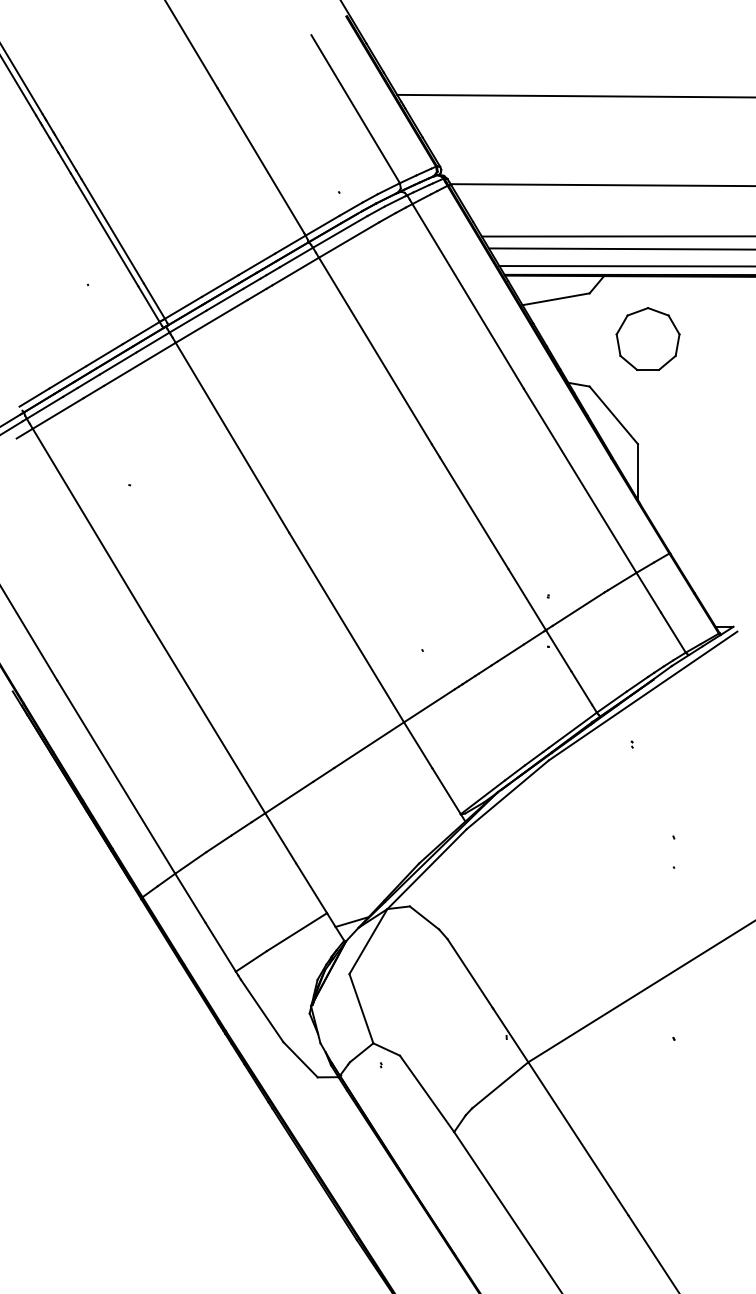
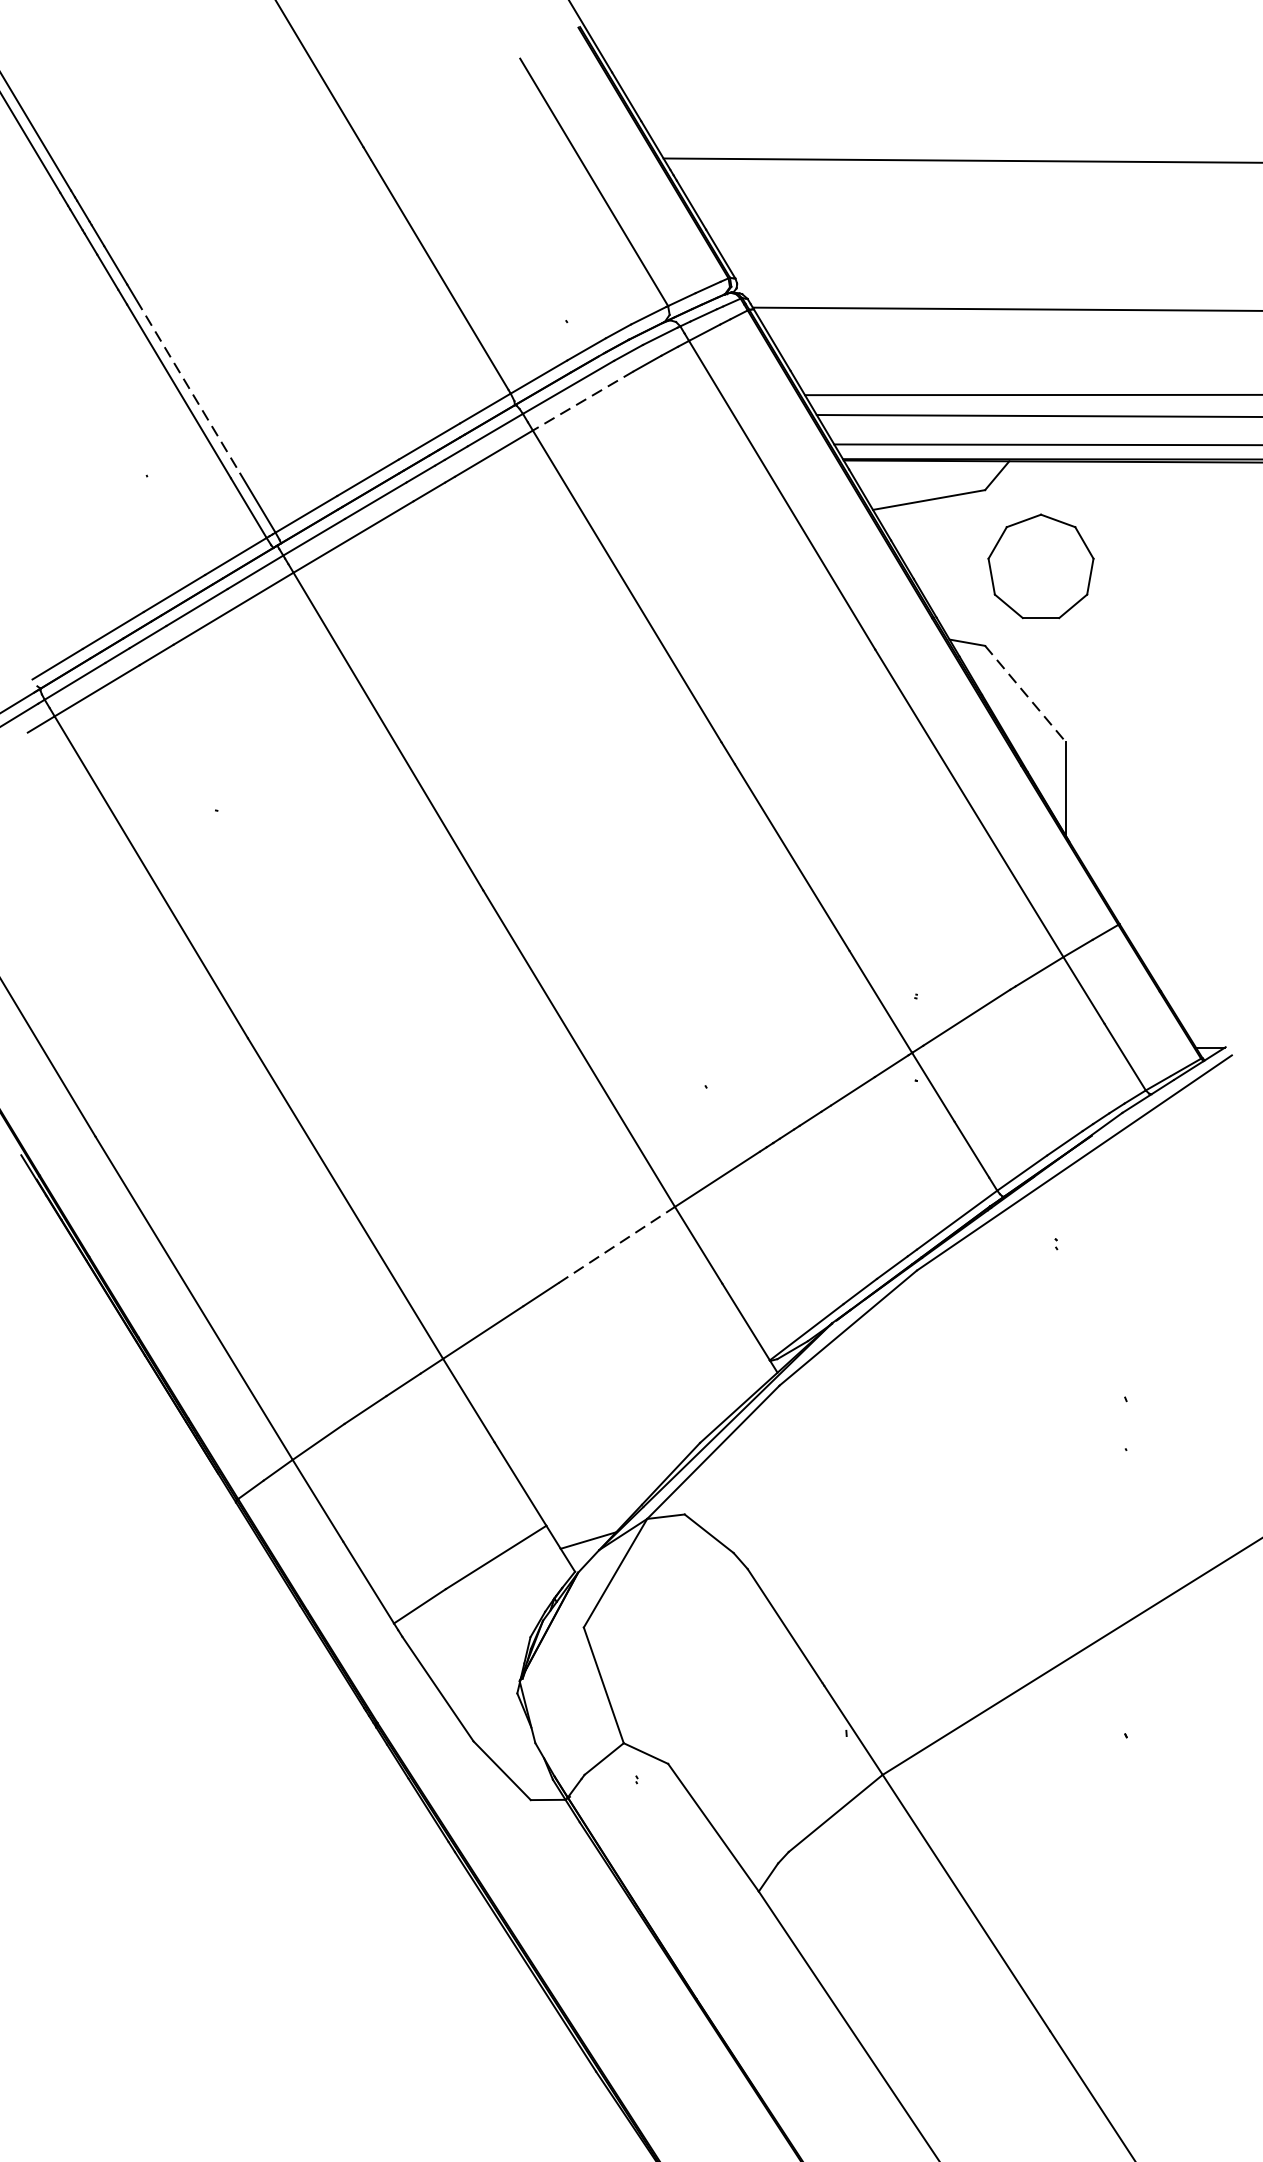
line: (112, 231) -> (187, 386), solid -> dashed
line: (348, 240) -> (582, 401), solid -> dashed
part: (647, 338) -> (1040, 565), moved
line: (613, 415) -> (1024, 694), solid -> dashed
line: (369, 745) -> (617, 1245), solid -> dashed

